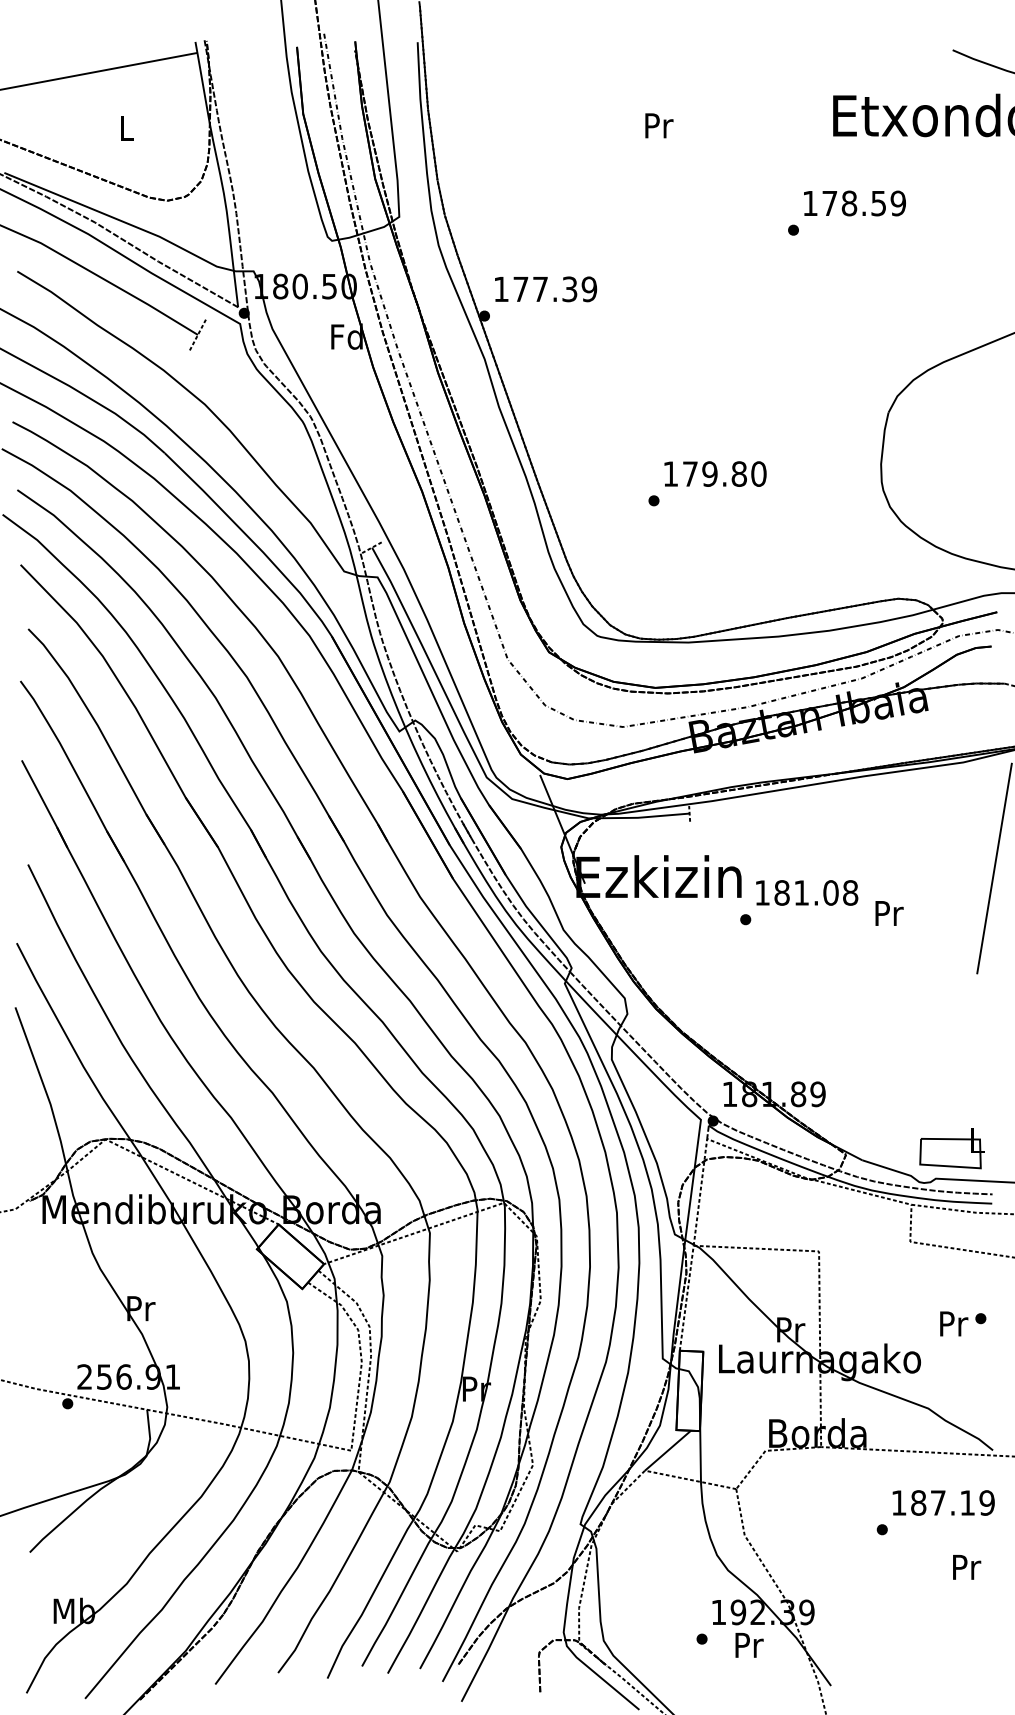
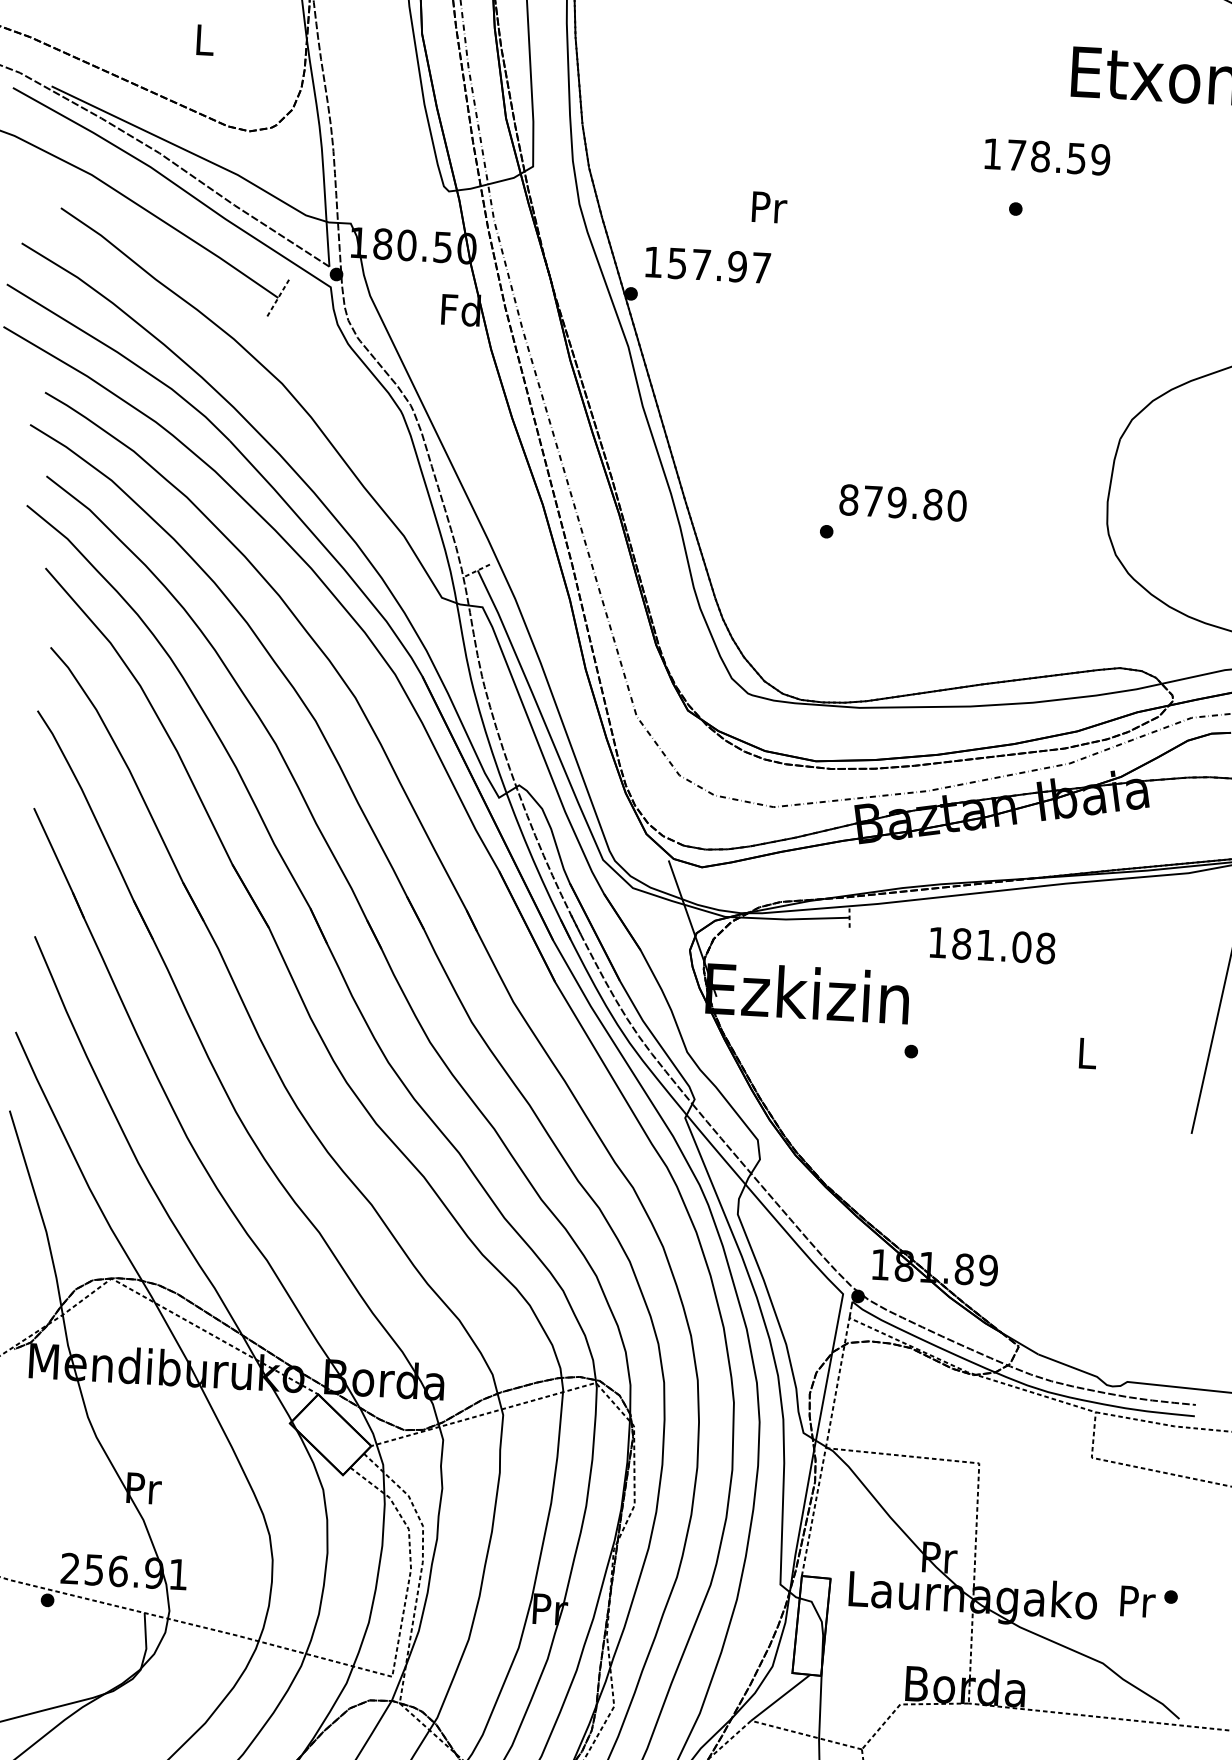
text: (659, 125) -> (769, 207), moved
text: (854, 203) -> (1046, 156), moved
text: (555, 289) -> (719, 265), 177.39 -> 157.97
text: (670, 473) -> (848, 499), 179.80 -> 879.80
text: (807, 892) -> (993, 945), moved
text: (889, 913) -> (1088, 1053), Pr -> L
part: (951, 1148) -> (1148, 1345), removed
text: (963, 1323) -> (1149, 1601), moved

